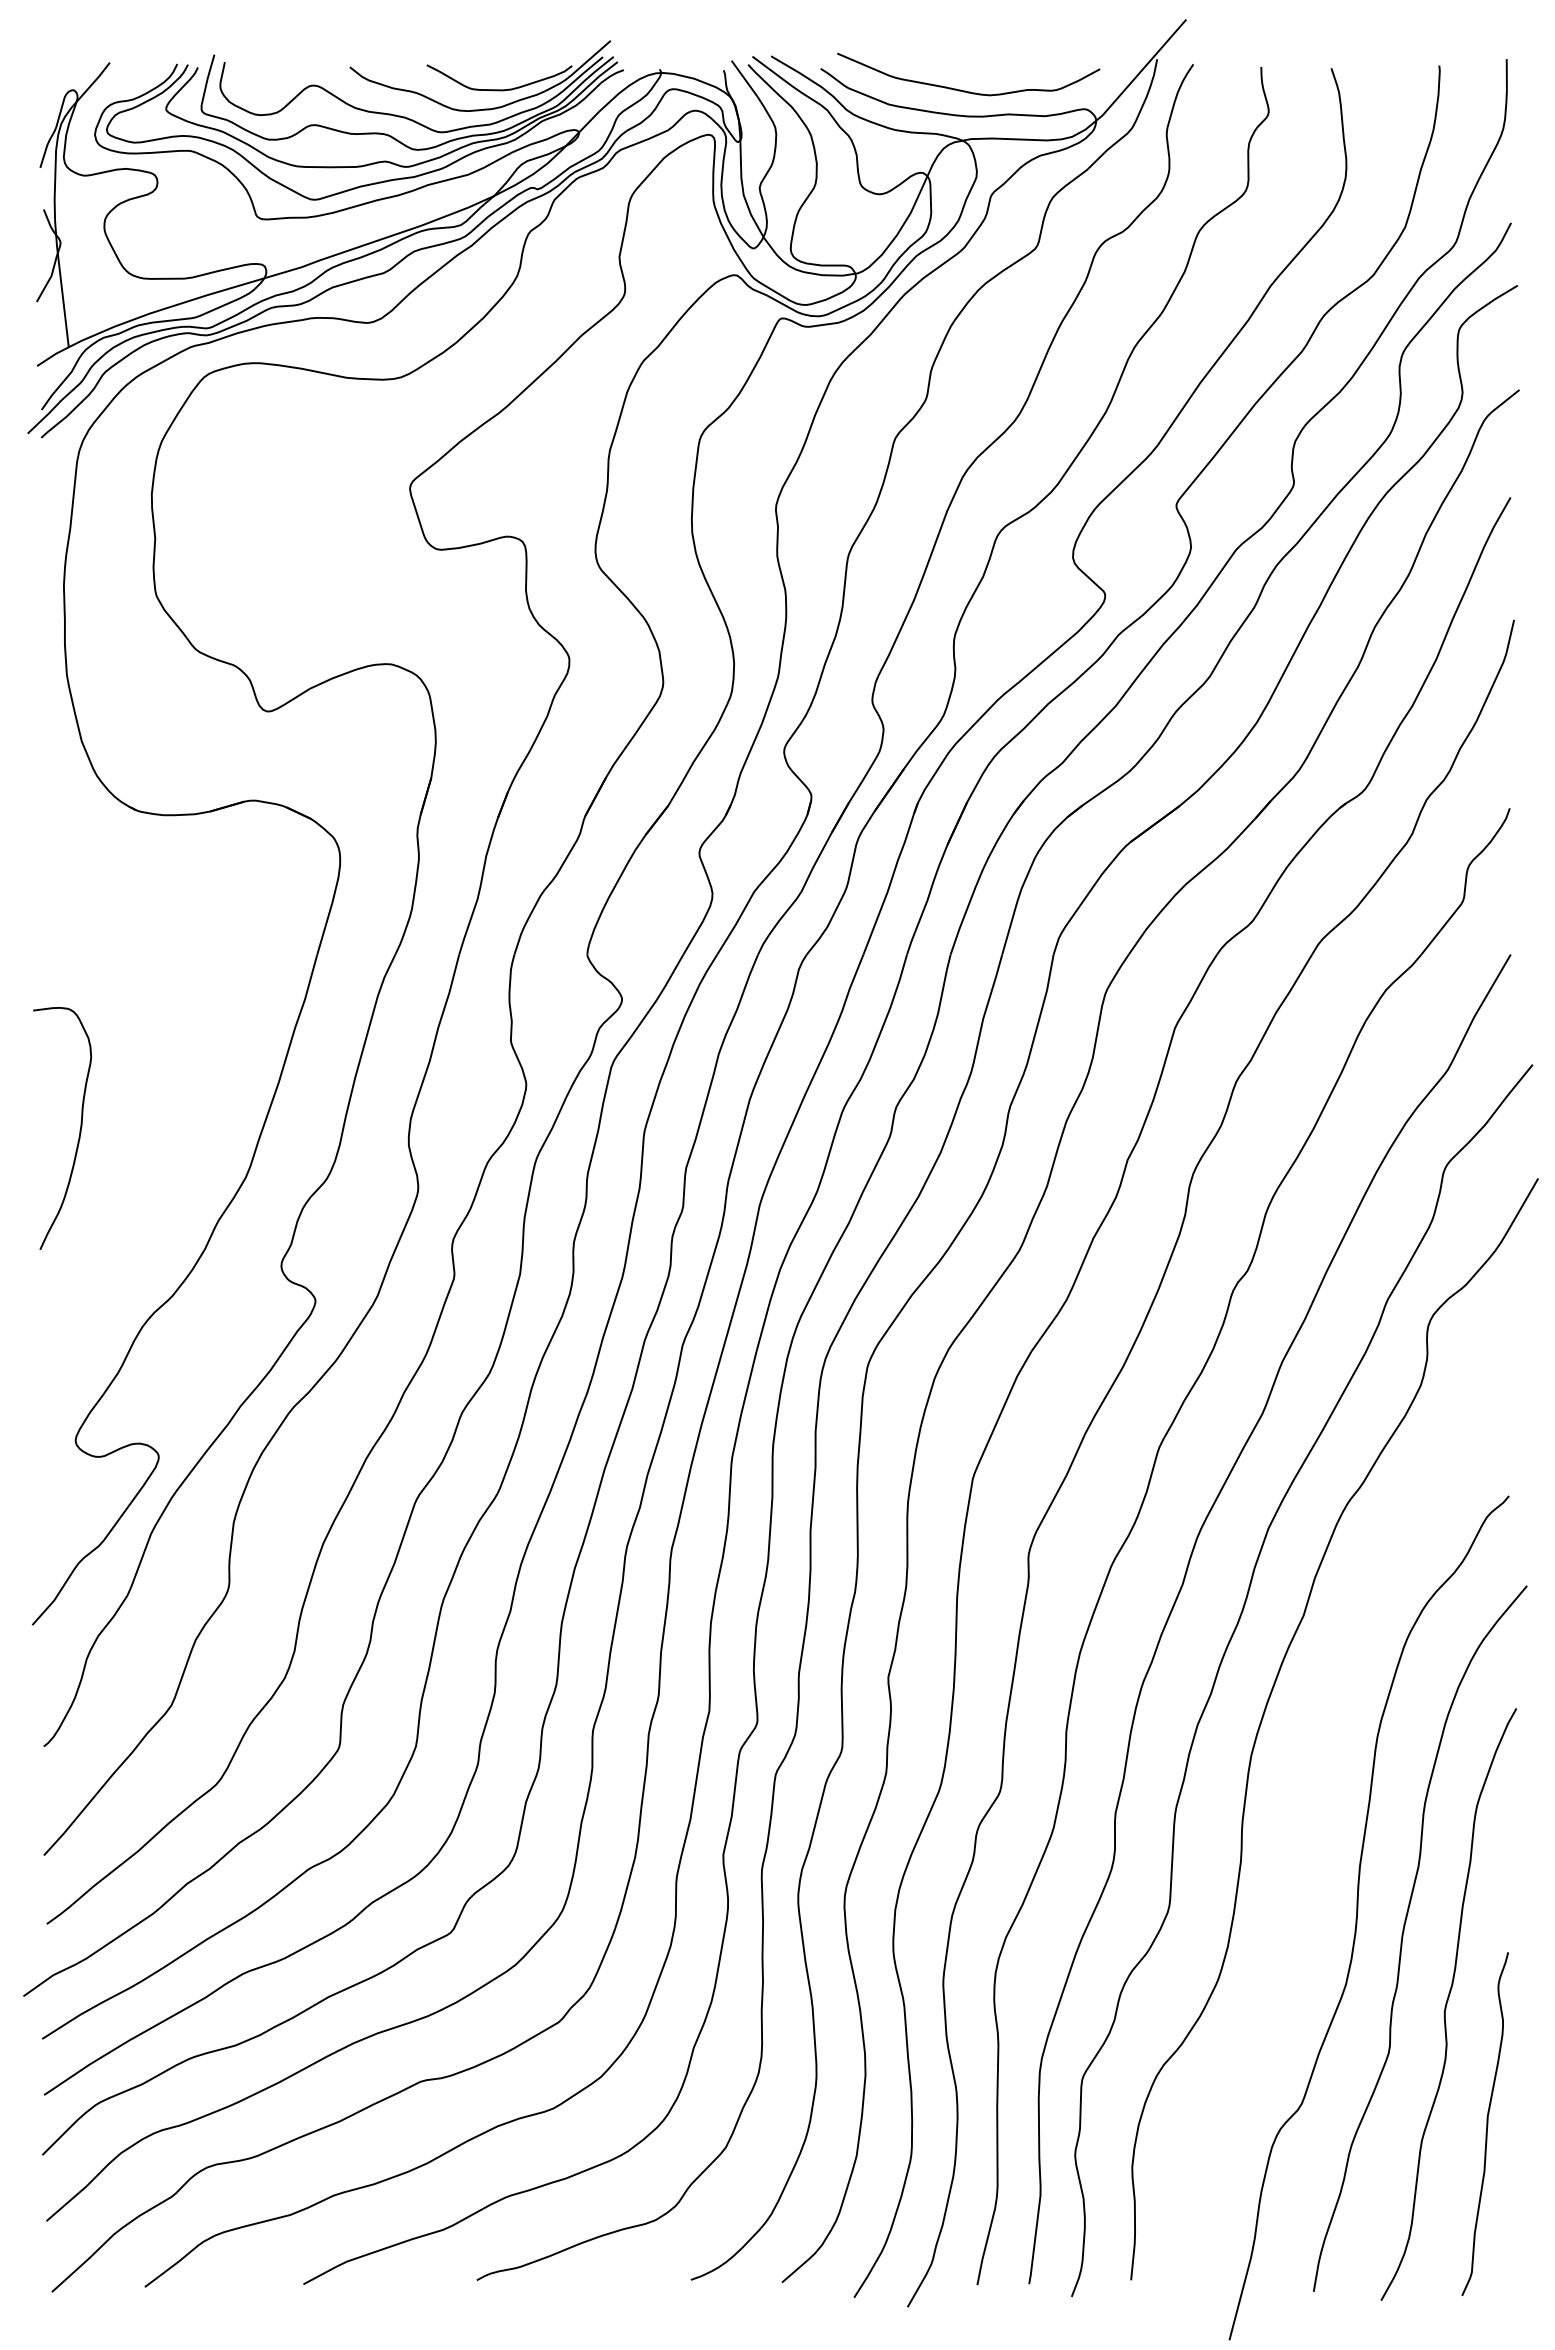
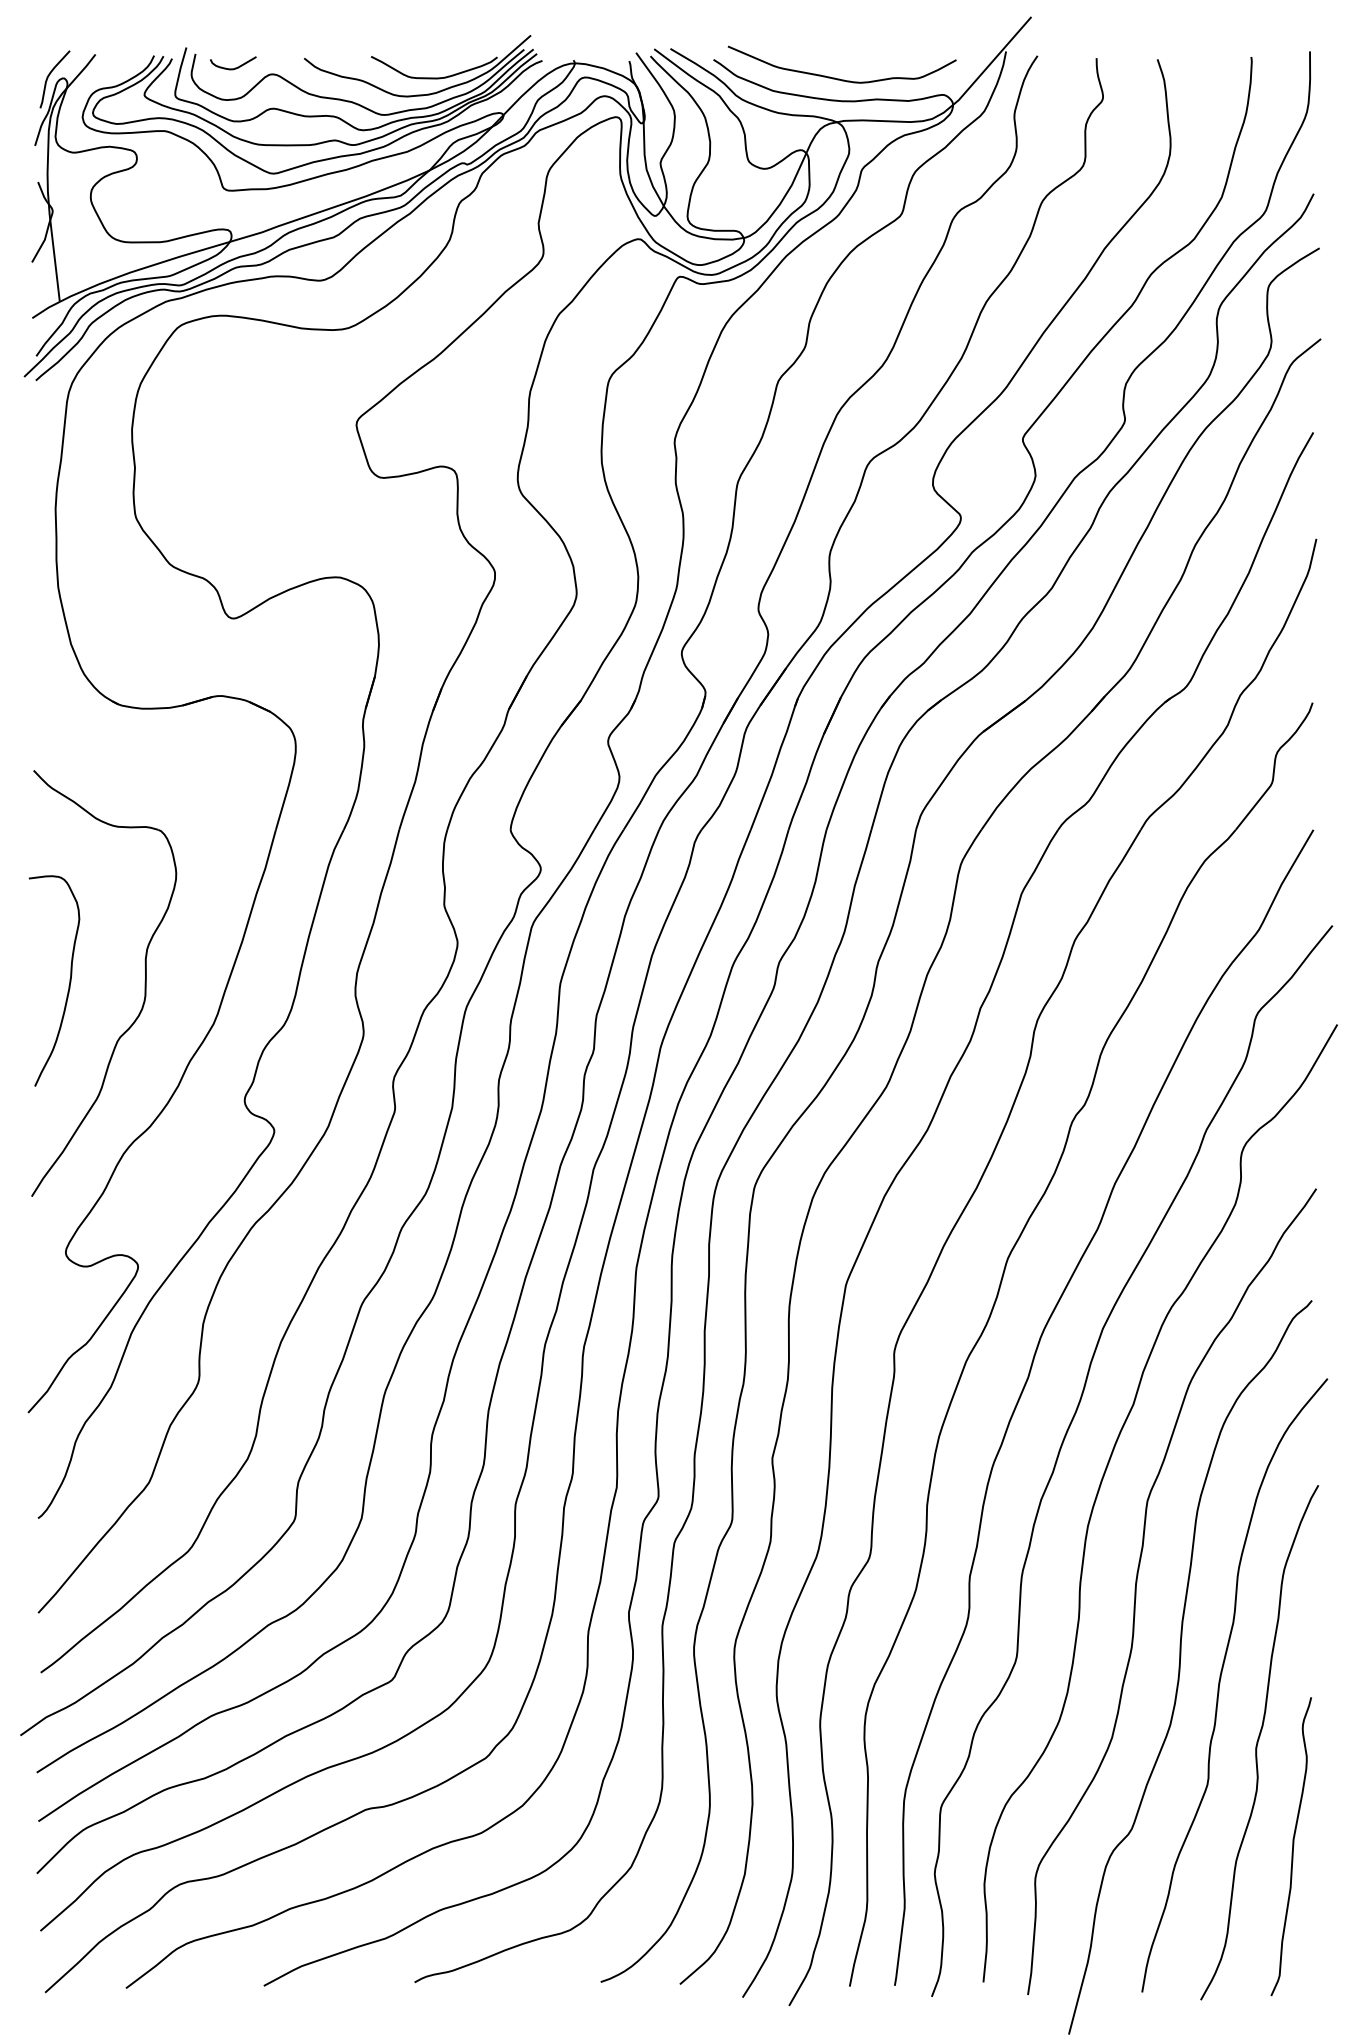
curve: (271, 77) -> (236, 67), added
curve: (56, 88) -> (49, 76), added
part: (166, 1130) -> (144, 982), added
curve: (1307, 1830) -> (1136, 1591), added

